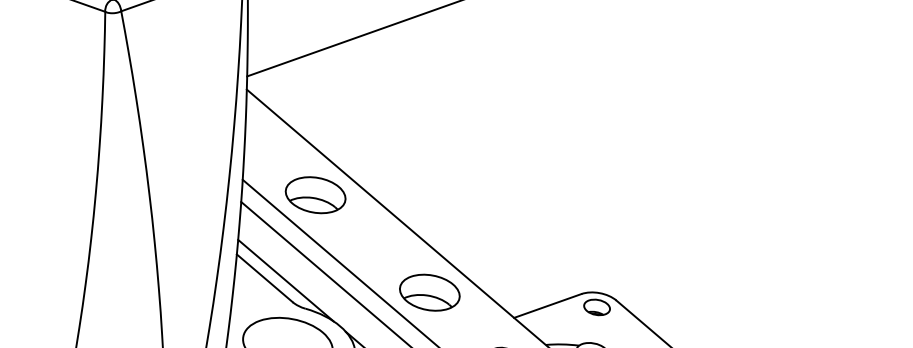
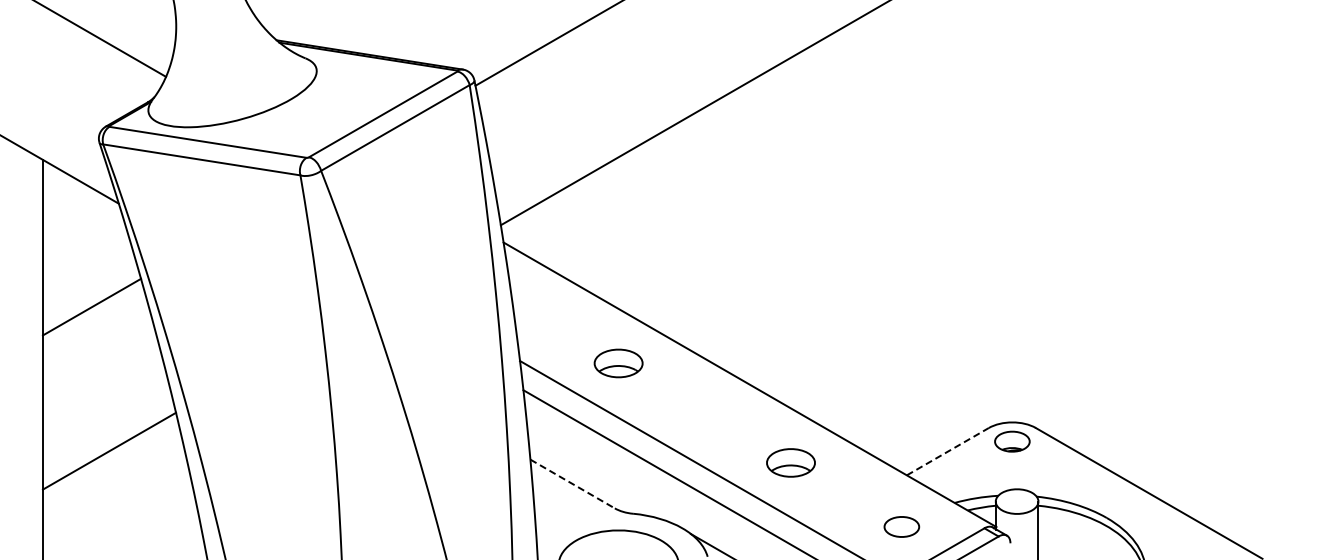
part: (315, 195) -> (618, 363), size x0.6
line: (264, 278) -> (572, 484), solid -> dashed
line: (285, 280) -> (600, 481), removed
part: (429, 292) -> (790, 462), size x0.6
line: (548, 305) -> (948, 451), solid -> dashed

